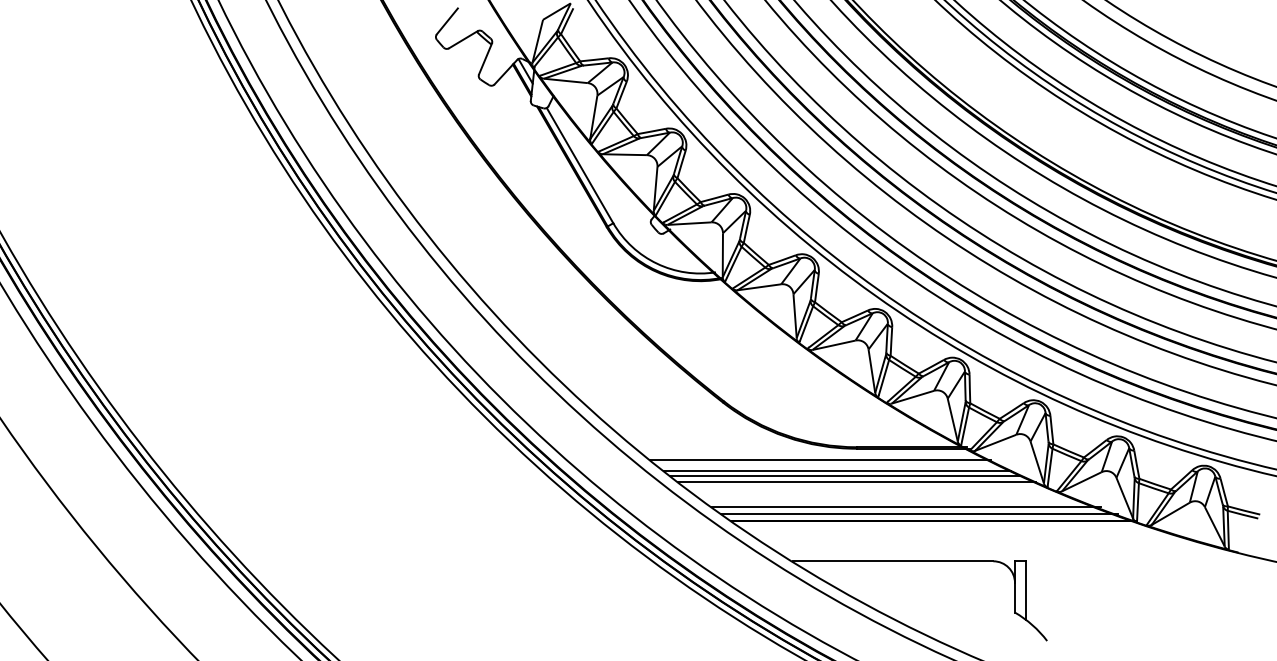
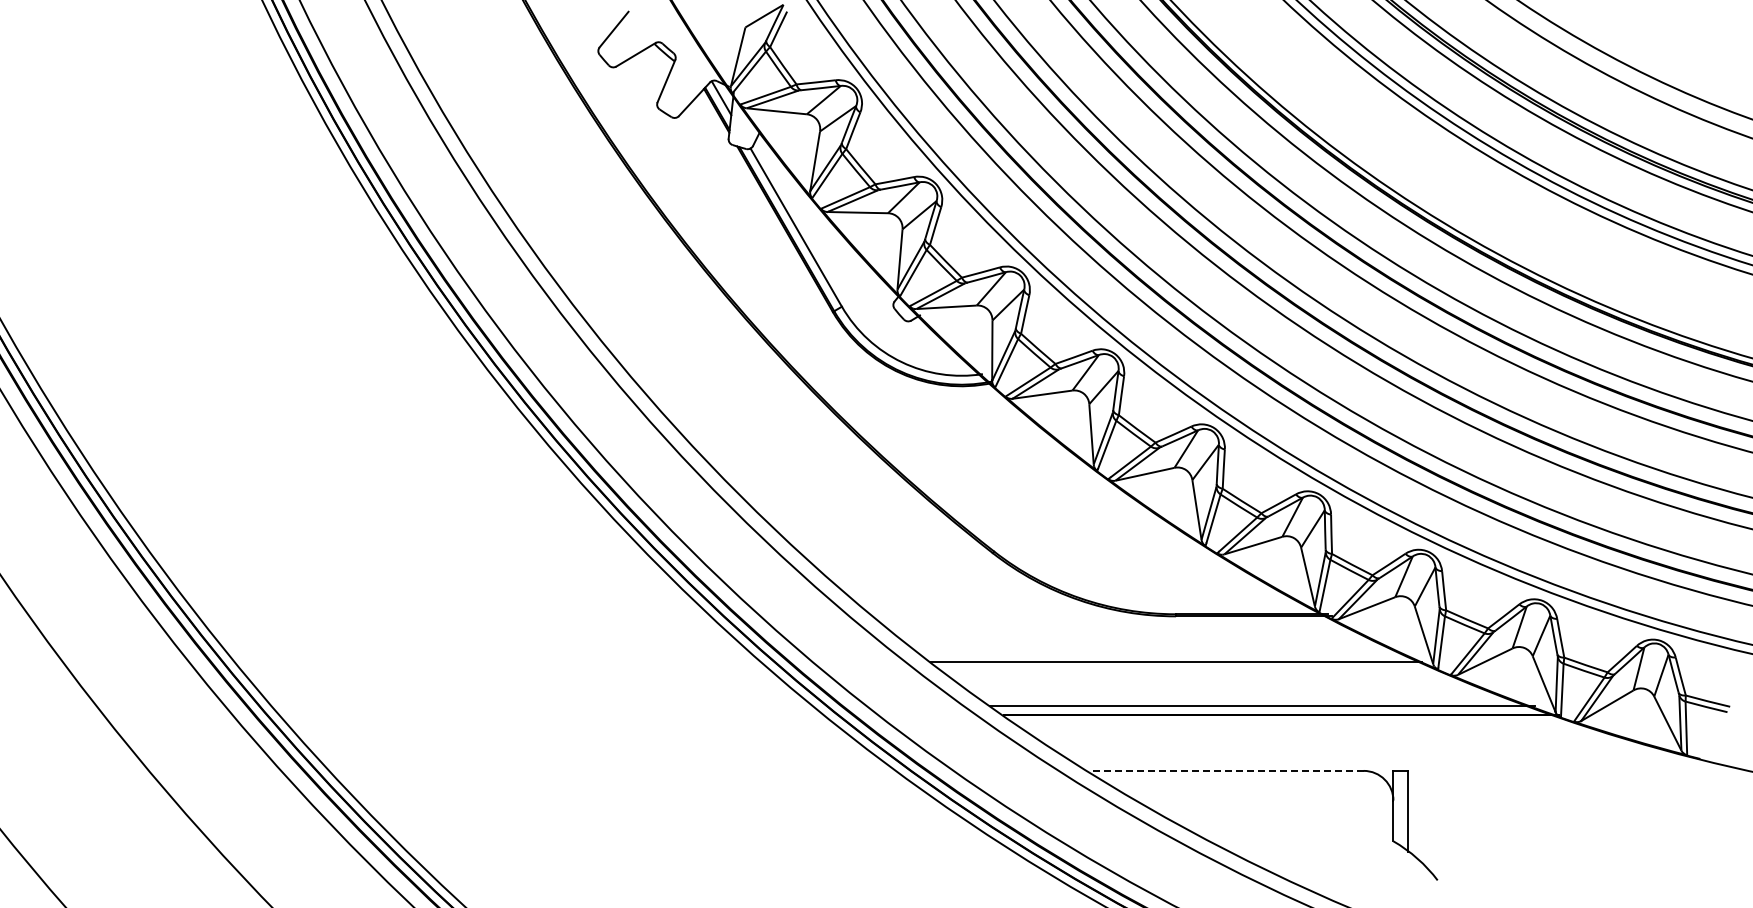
line: (820, 459) -> (1126, 631), removed
line: (837, 470) -> (1149, 646), removed
line: (845, 475) -> (1160, 653), removed
line: (906, 507) -> (1244, 696), removed
line: (893, 561) -> (1226, 770), solid -> dashed

